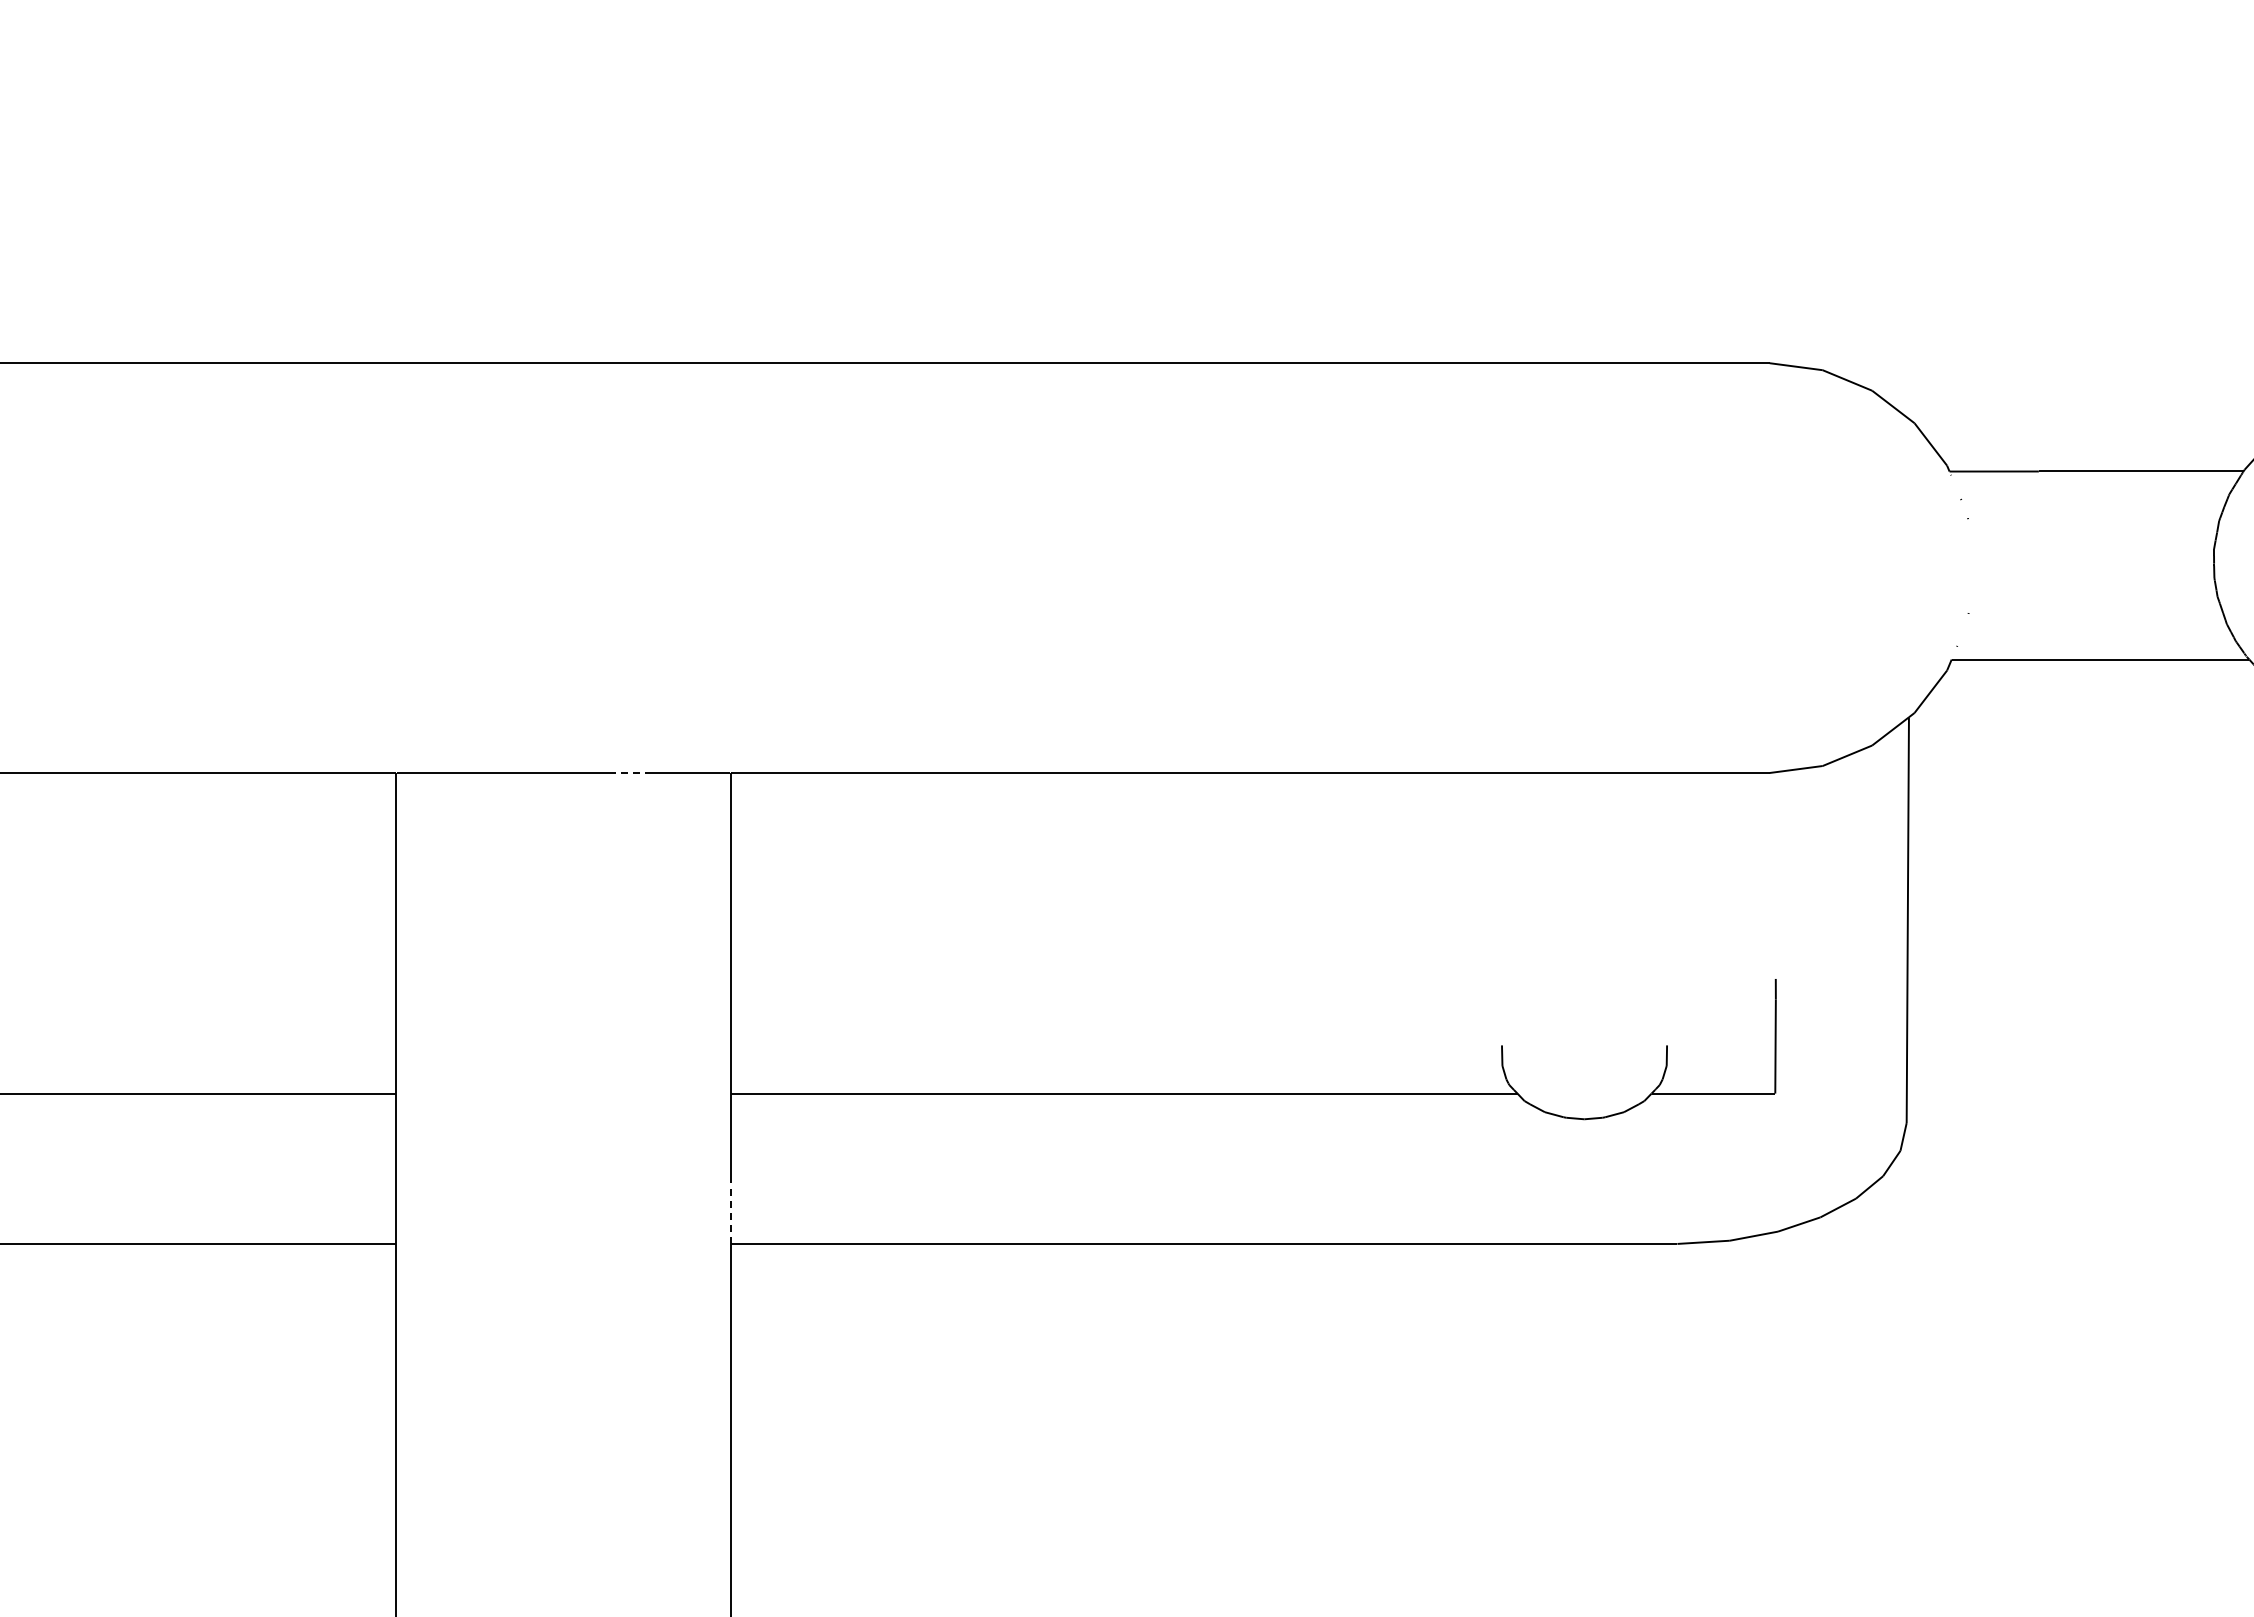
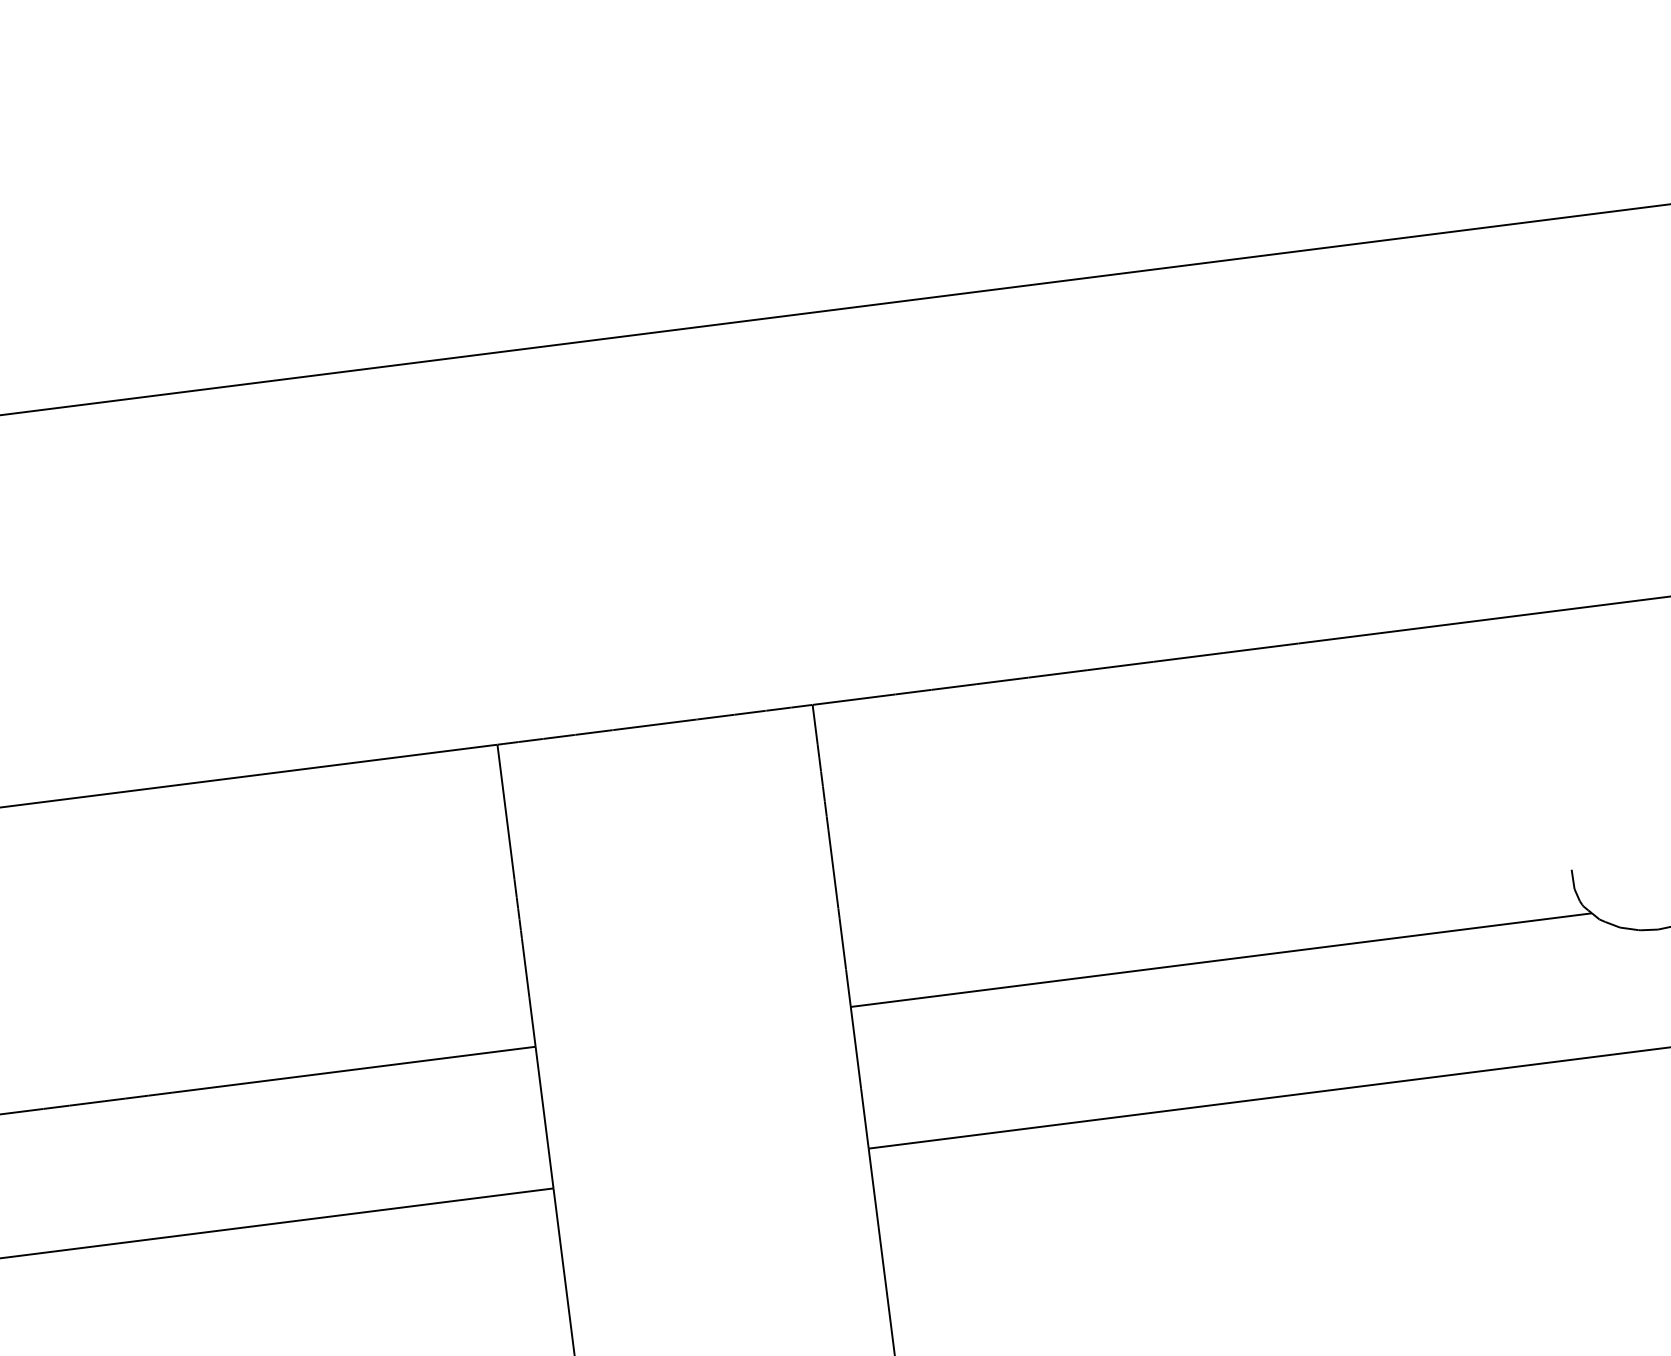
line: (628, 773) -> (716, 717), dashed -> solid
line: (730, 1212) -> (864, 1119), dashed -> solid

